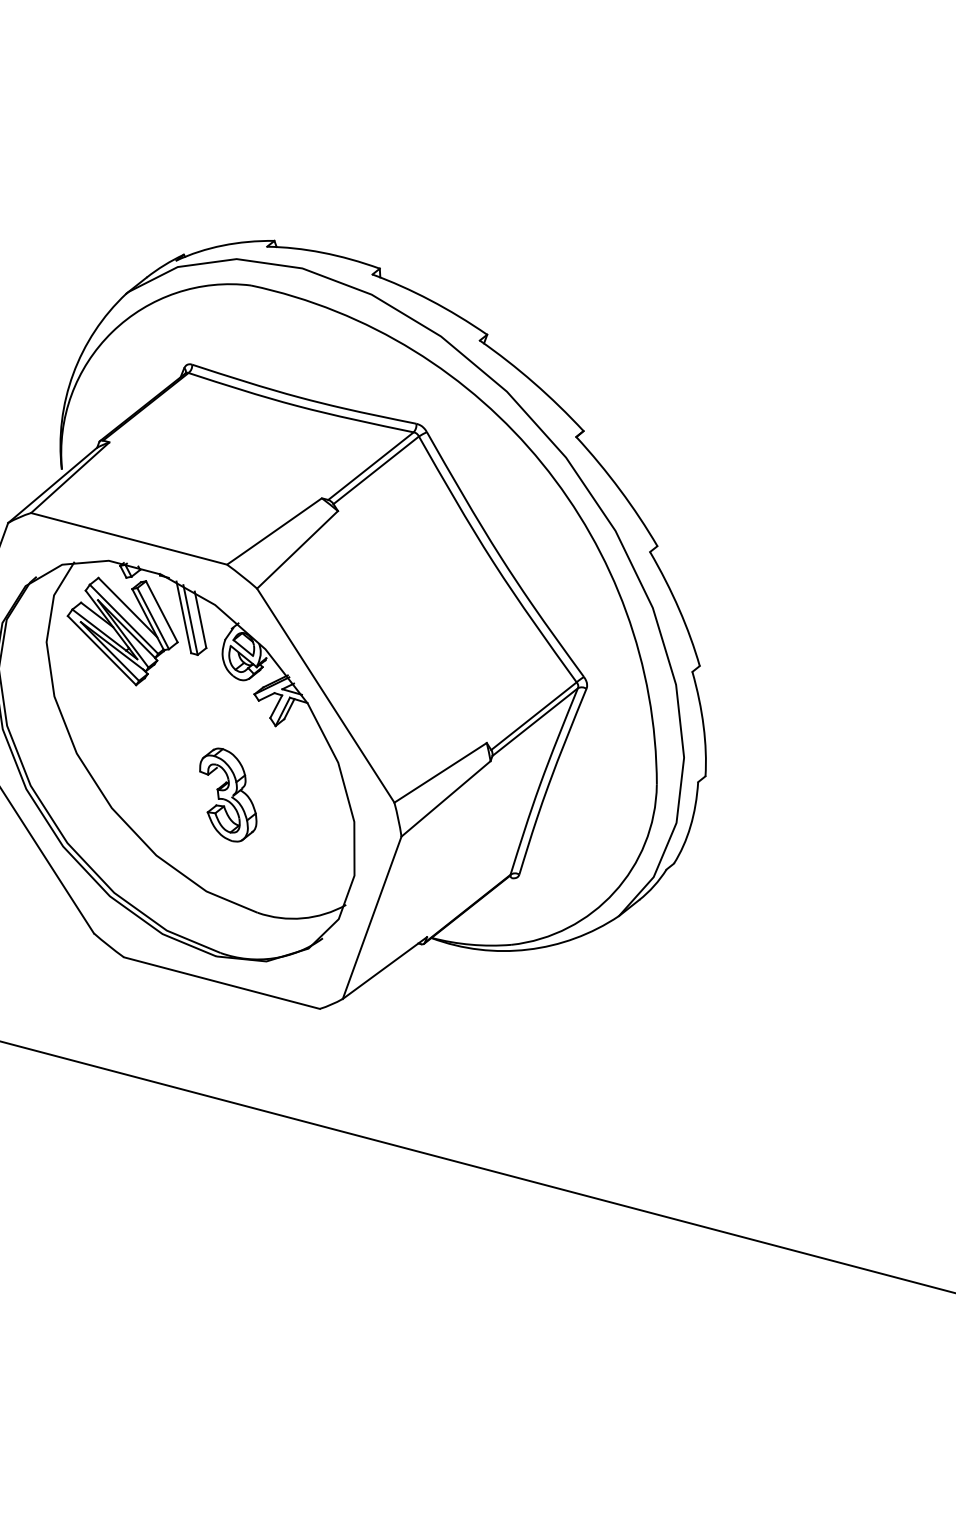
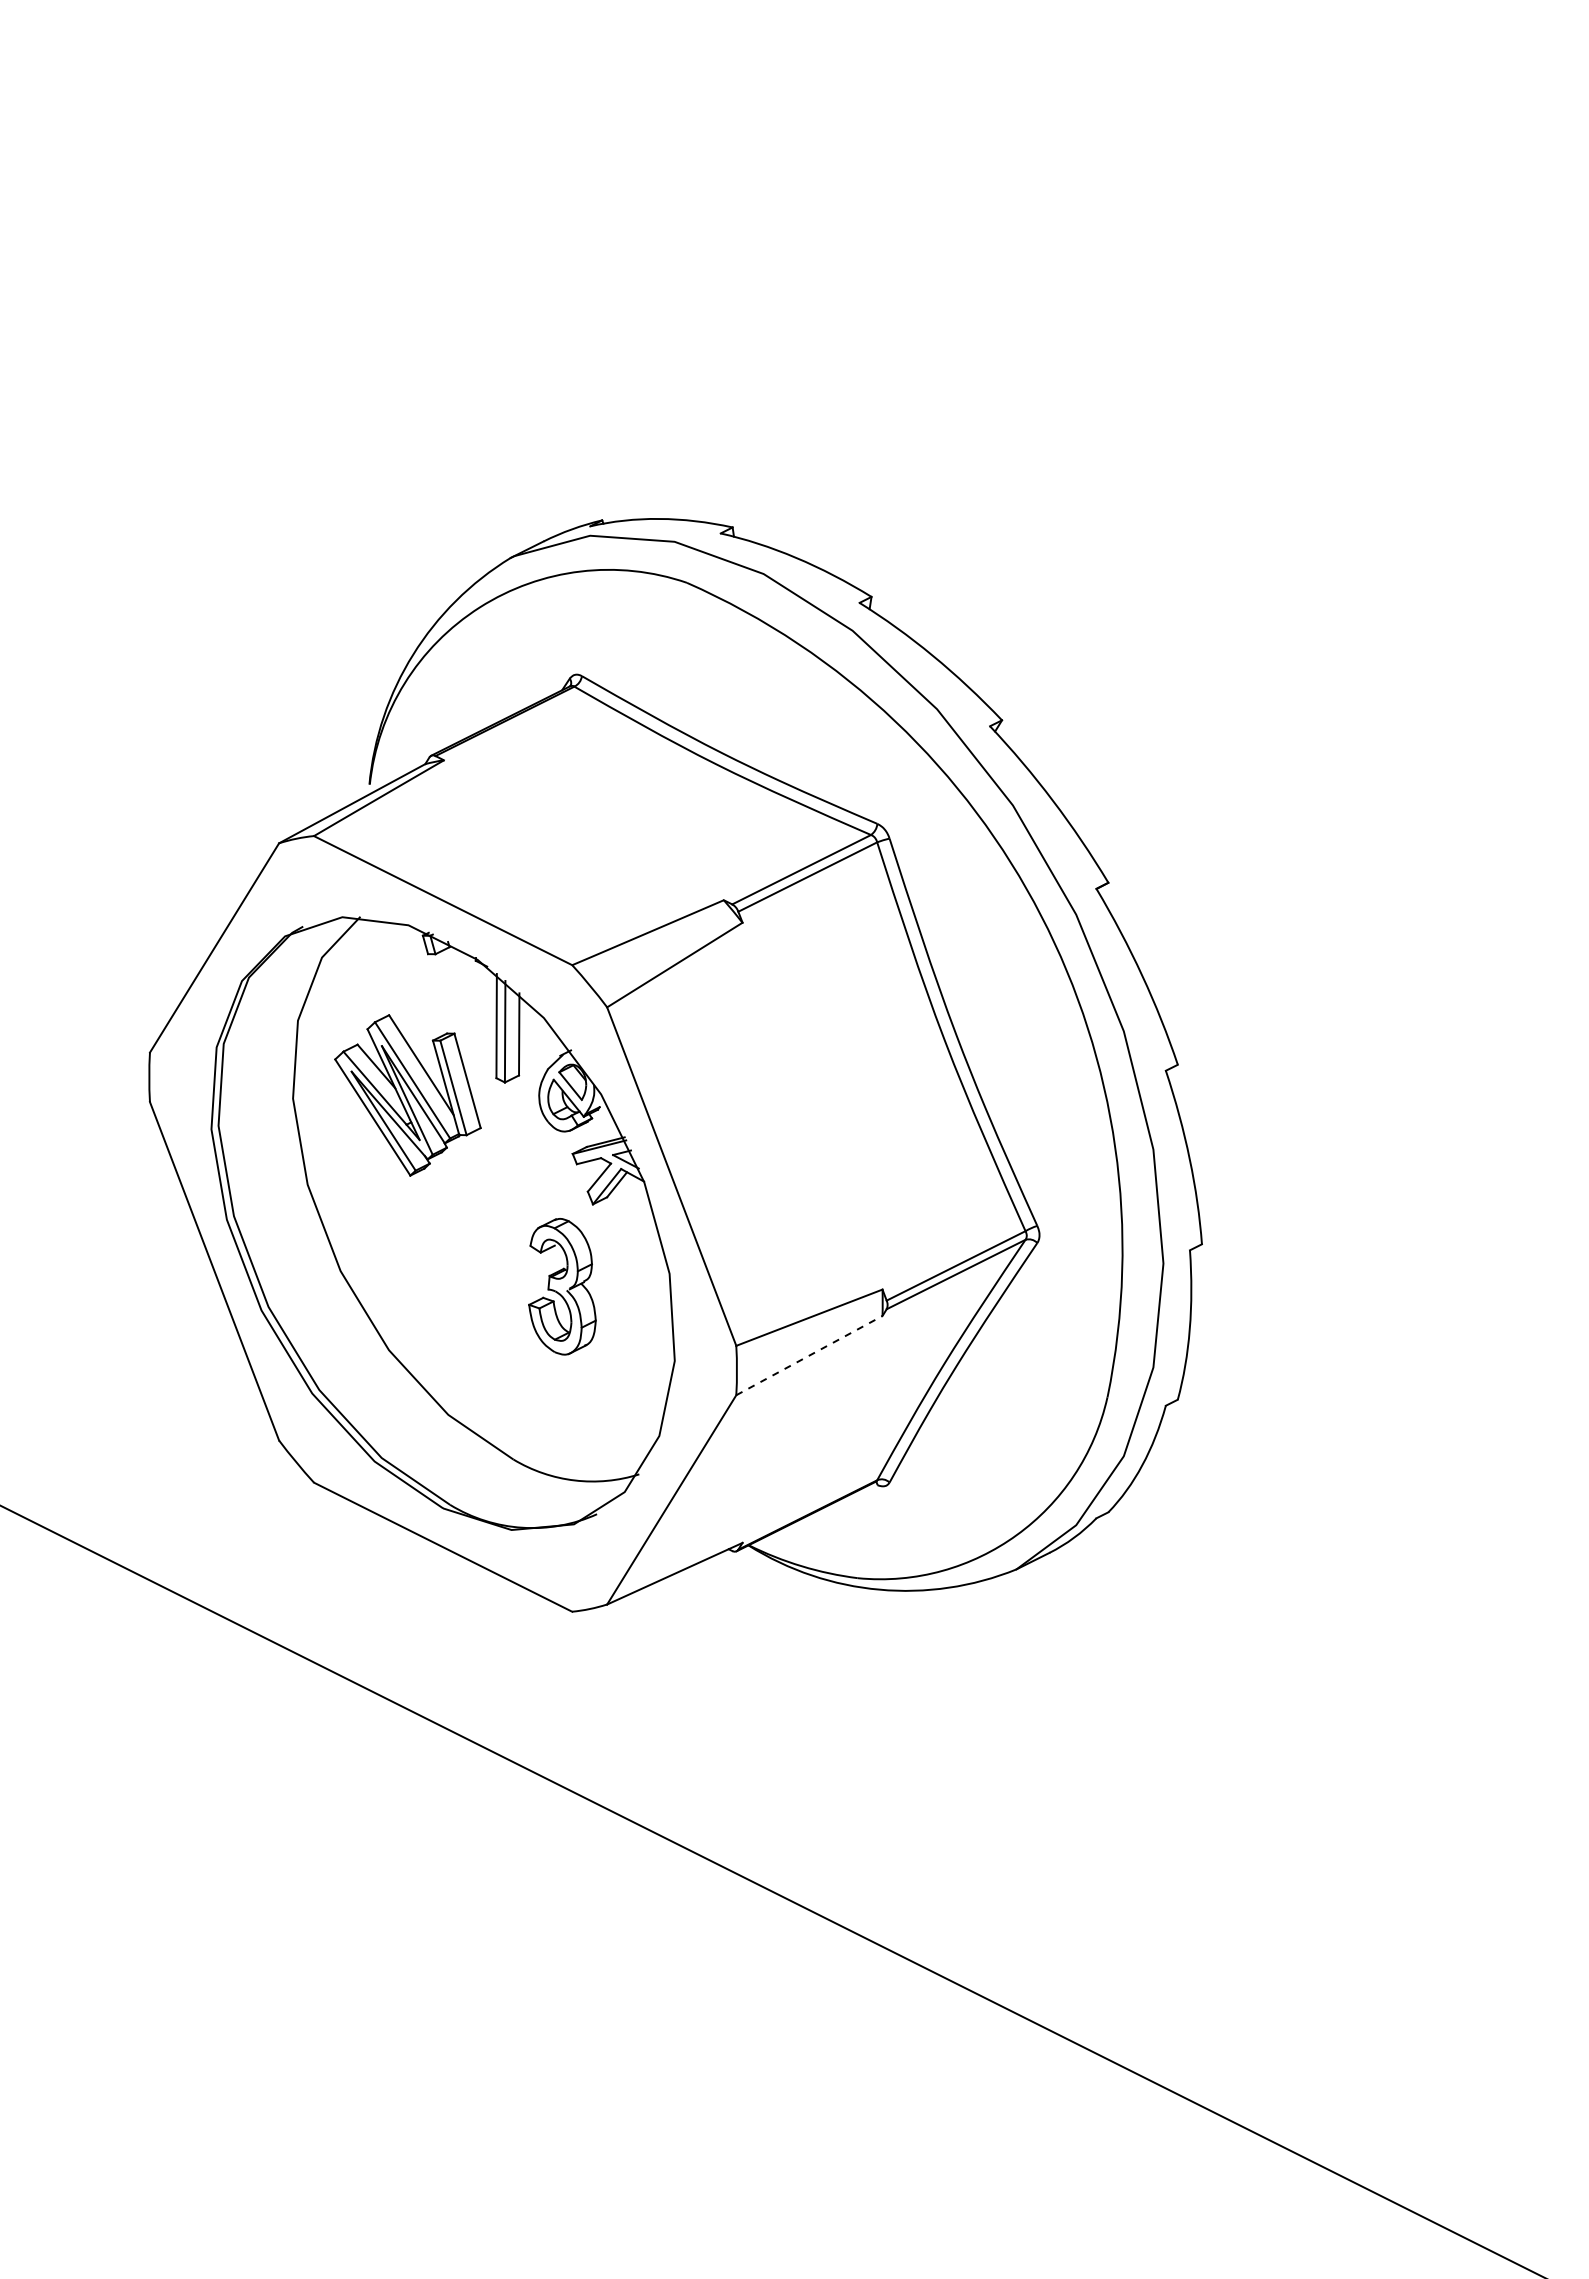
part: (122, 630) -> (407, 1095), moved
part: (228, 794) -> (562, 1286), moved
line: (446, 798) -> (809, 1355), solid -> dashed

